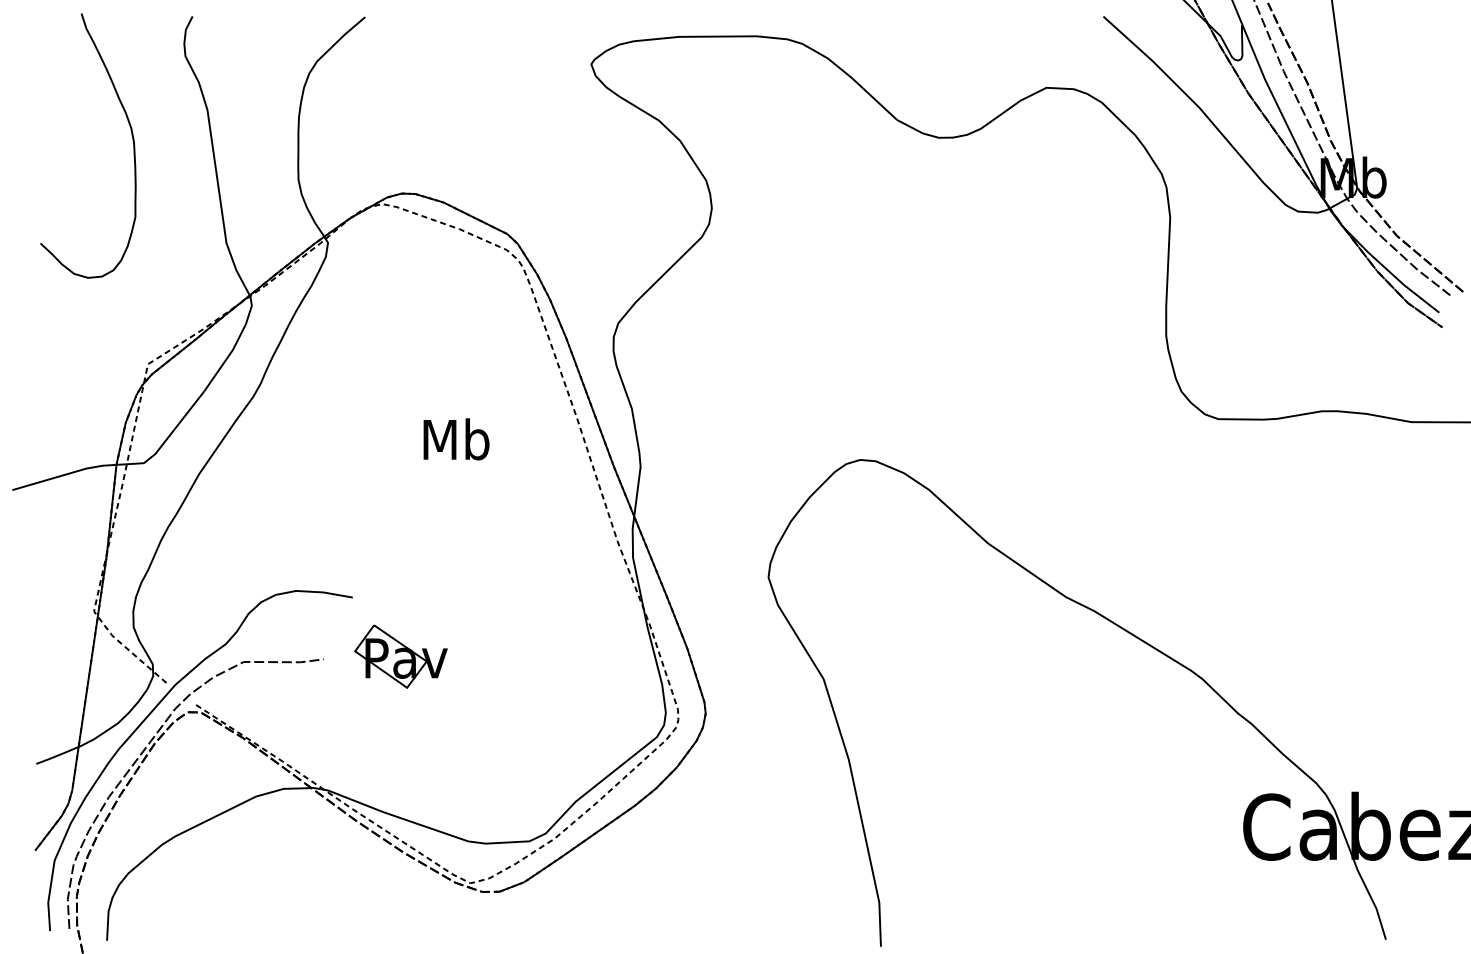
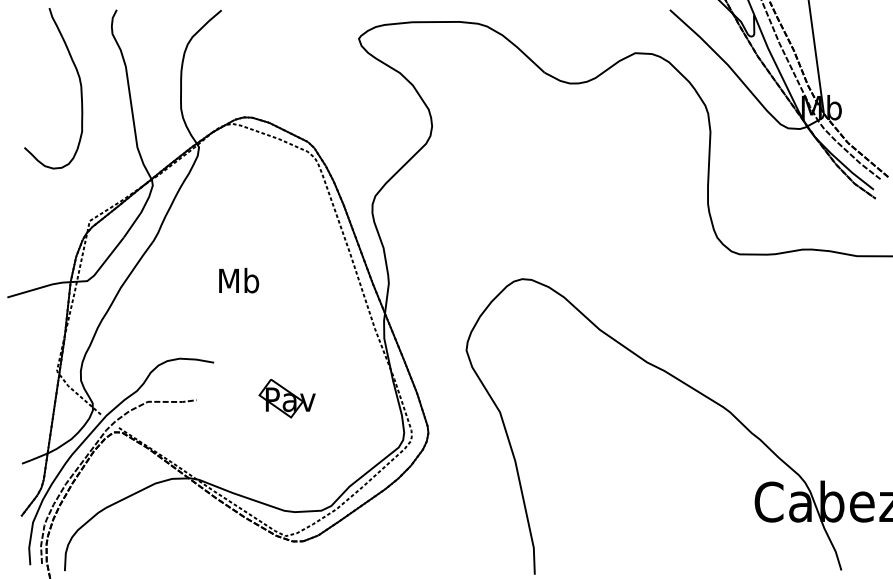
text: (457, 439) -> (239, 280), moved
part: (399, 656) -> (286, 398), moved

